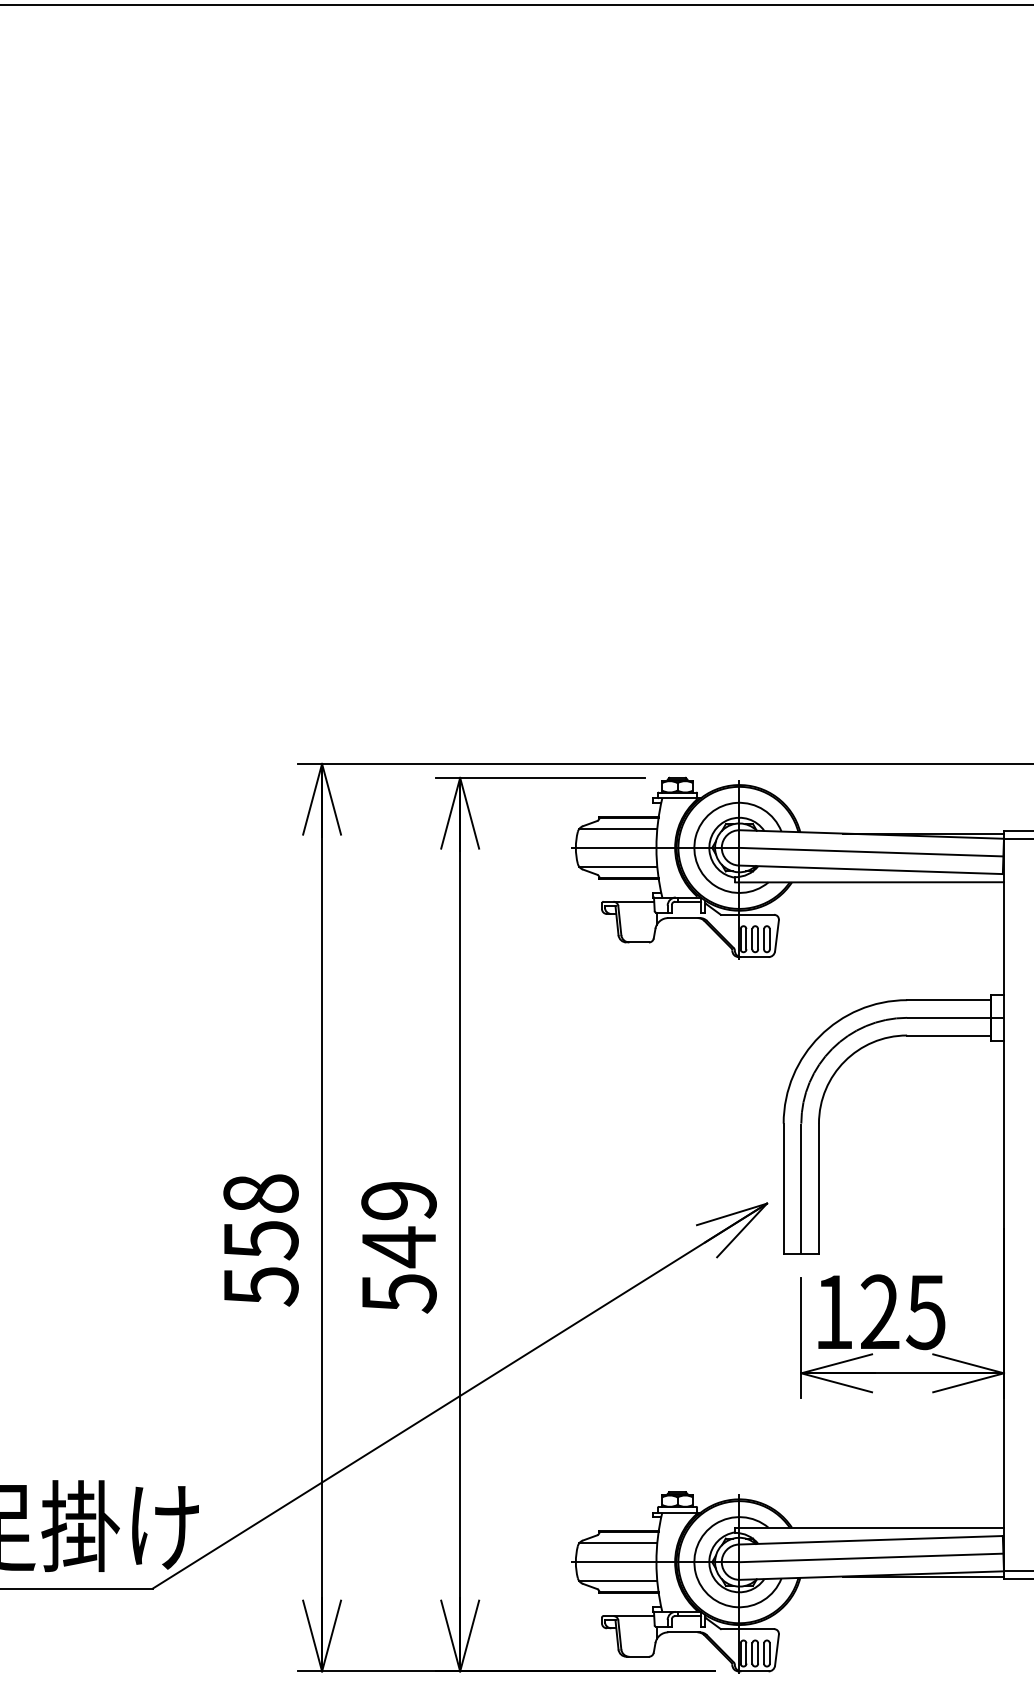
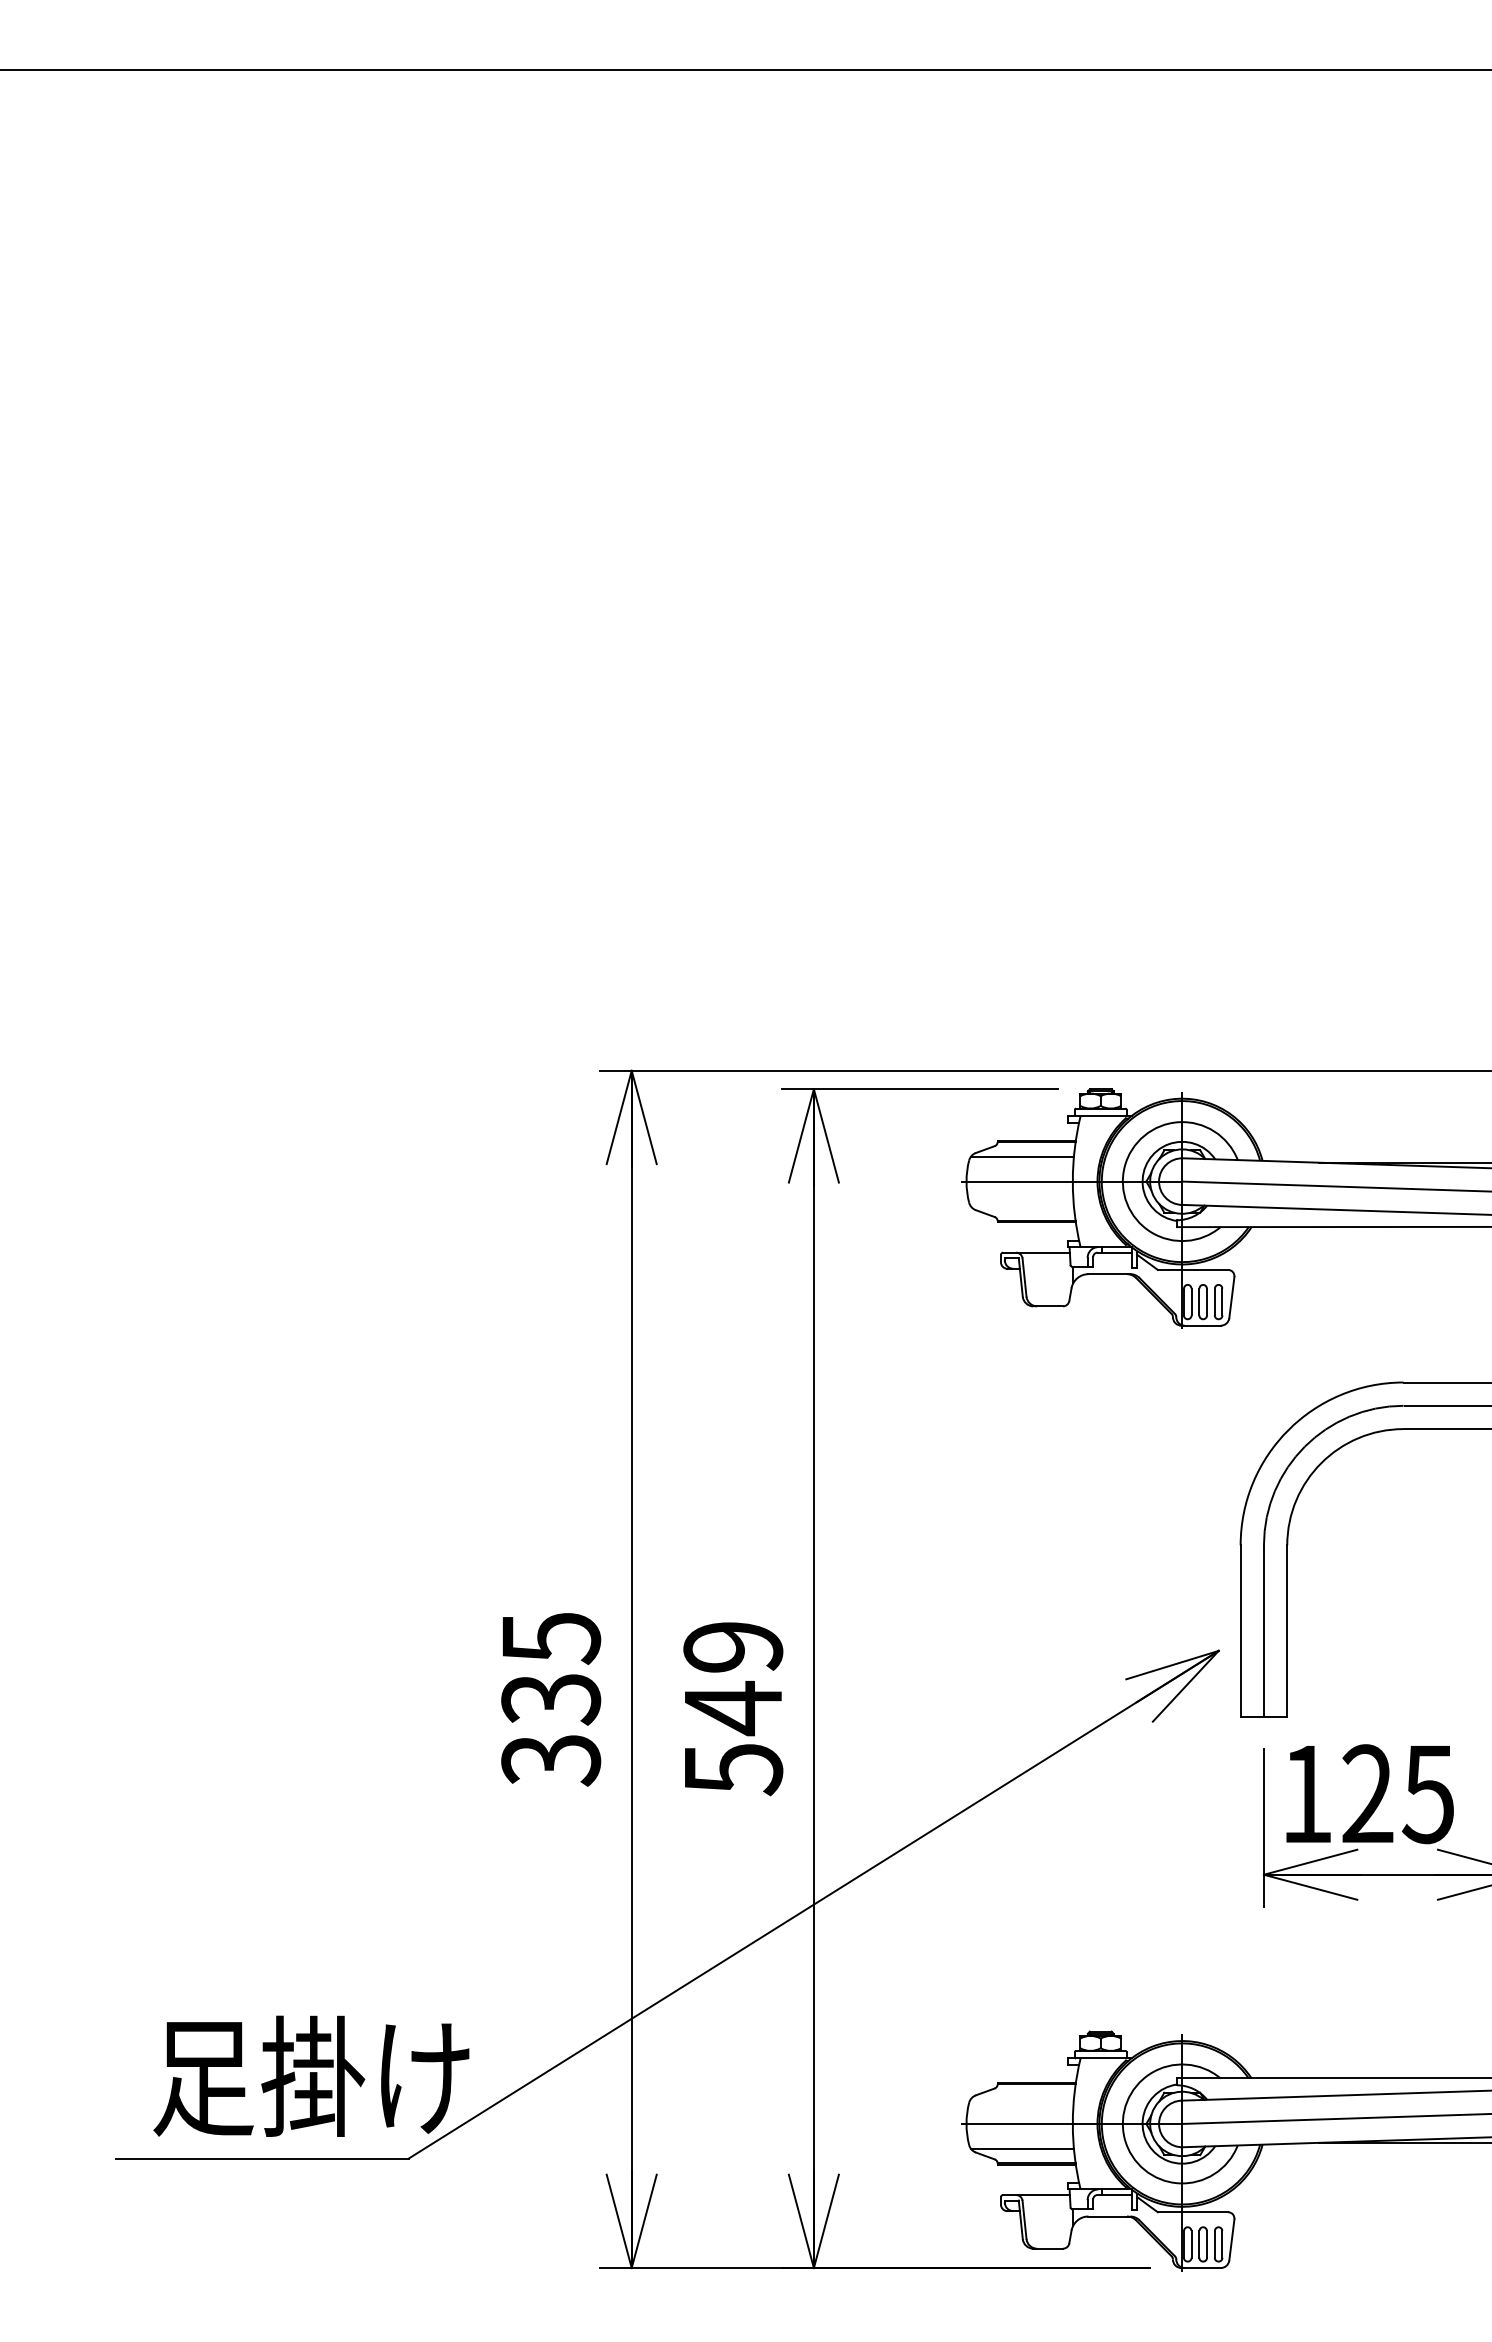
line: (617, 866) -> (1021, 1206), removed
text: (261, 1240) -> (551, 1699), 558 -> 335
line: (617, 1543) -> (1021, 2099), removed

